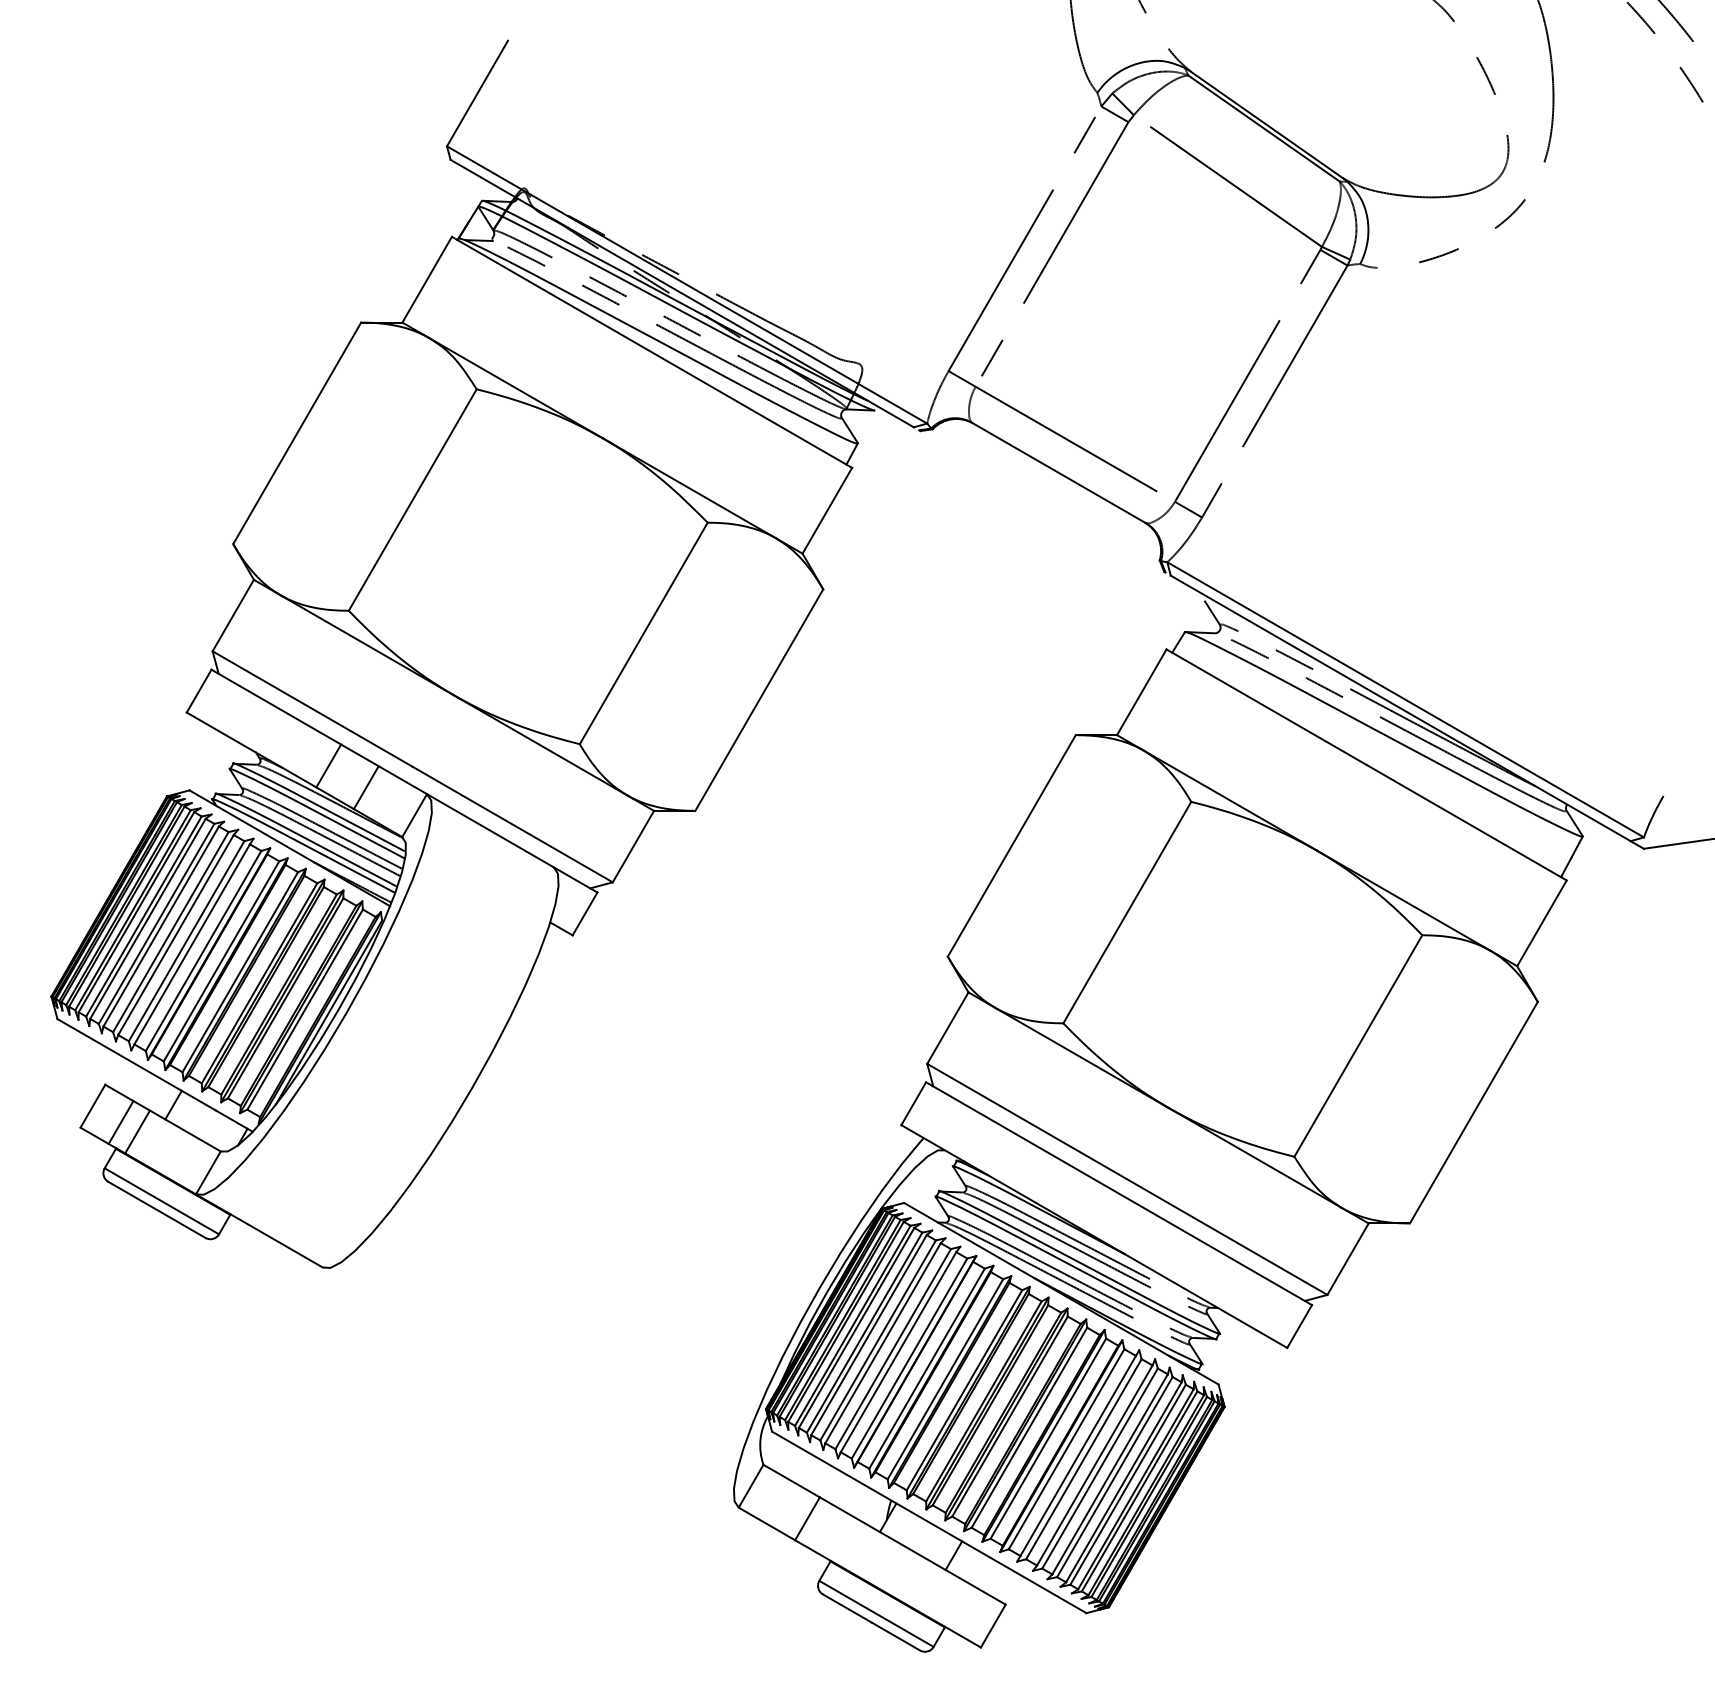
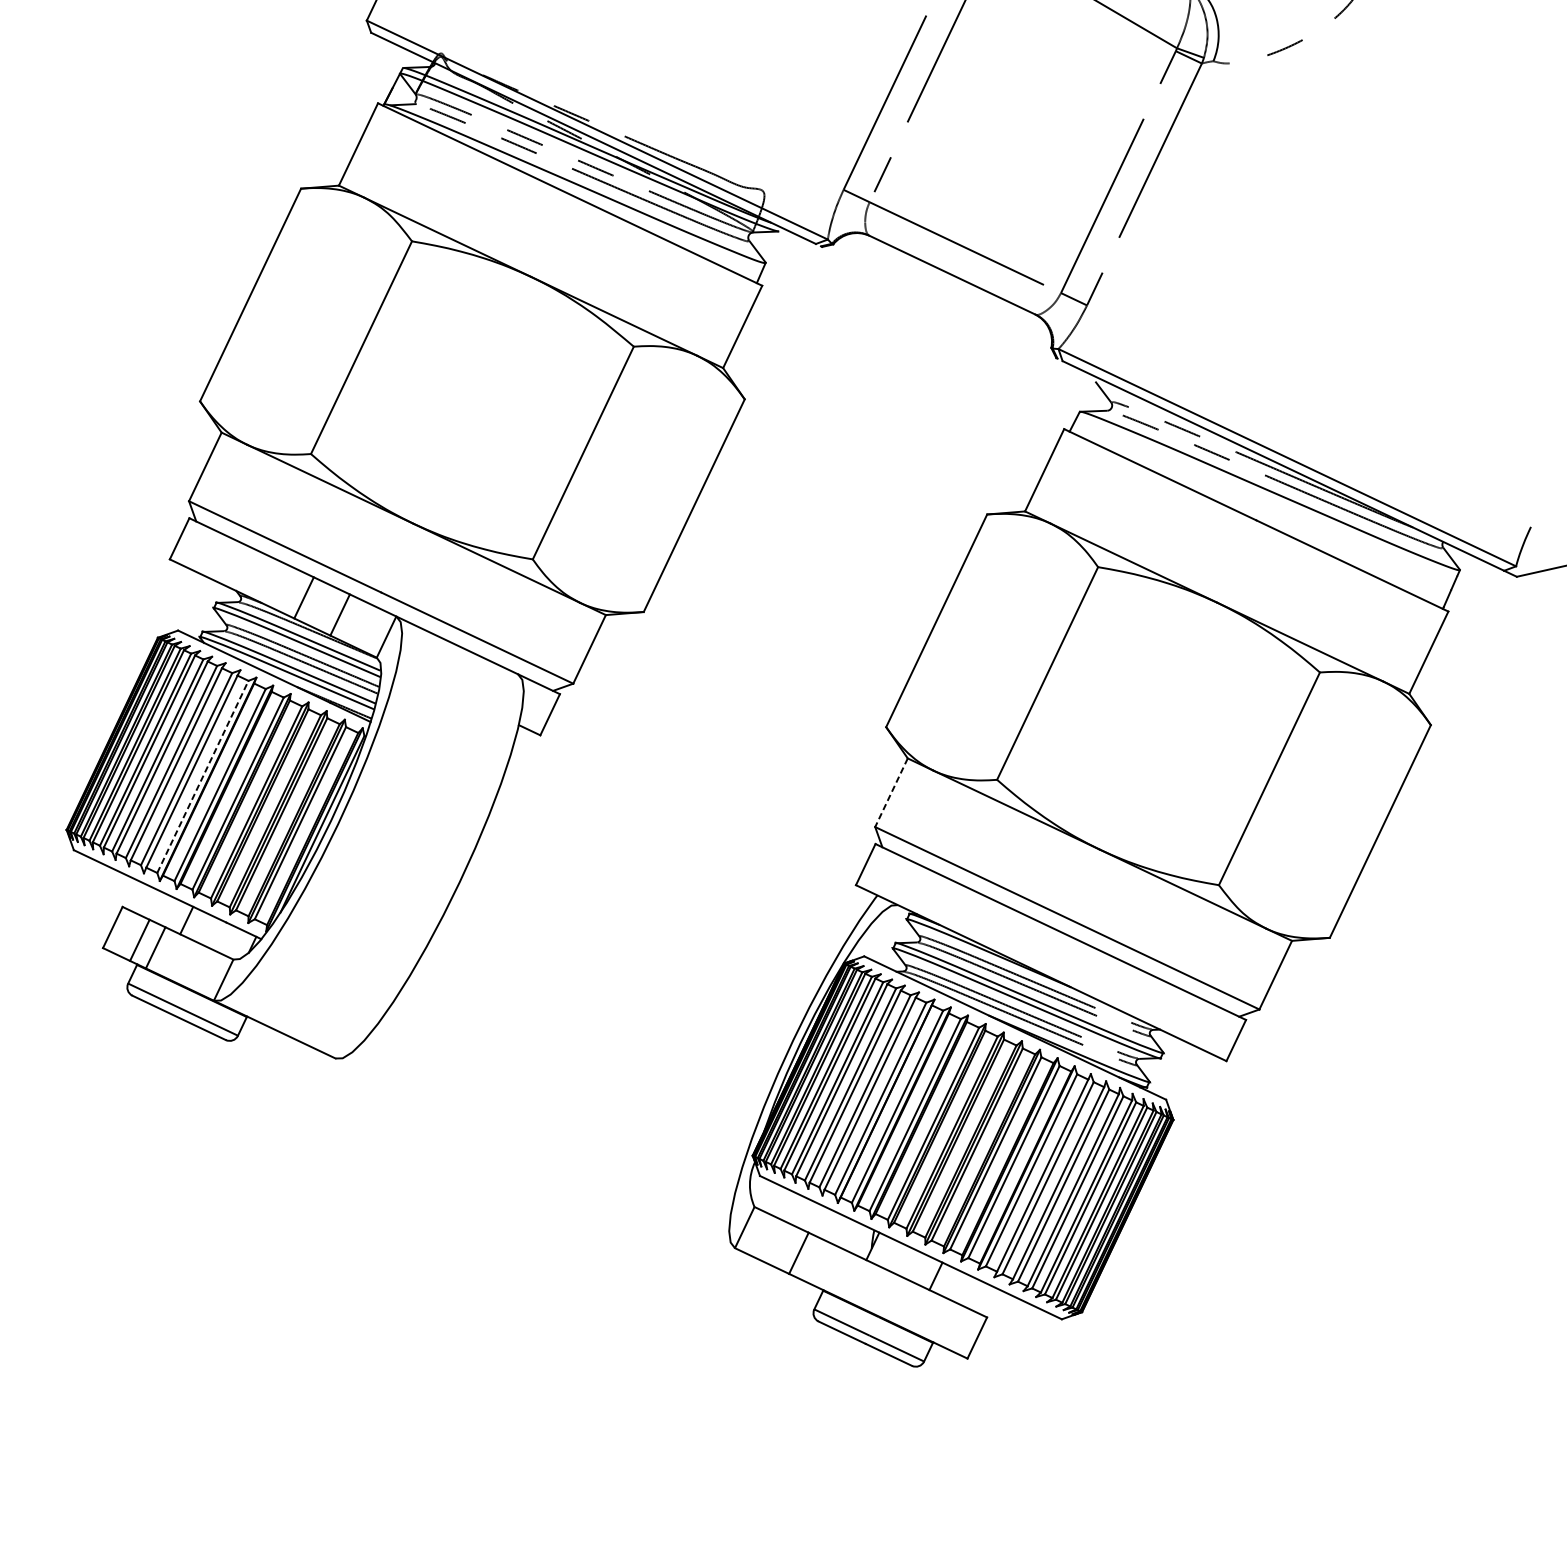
line: (203, 950) -> (202, 776), solid -> dashed
line: (947, 1028) -> (891, 793), solid -> dashed

